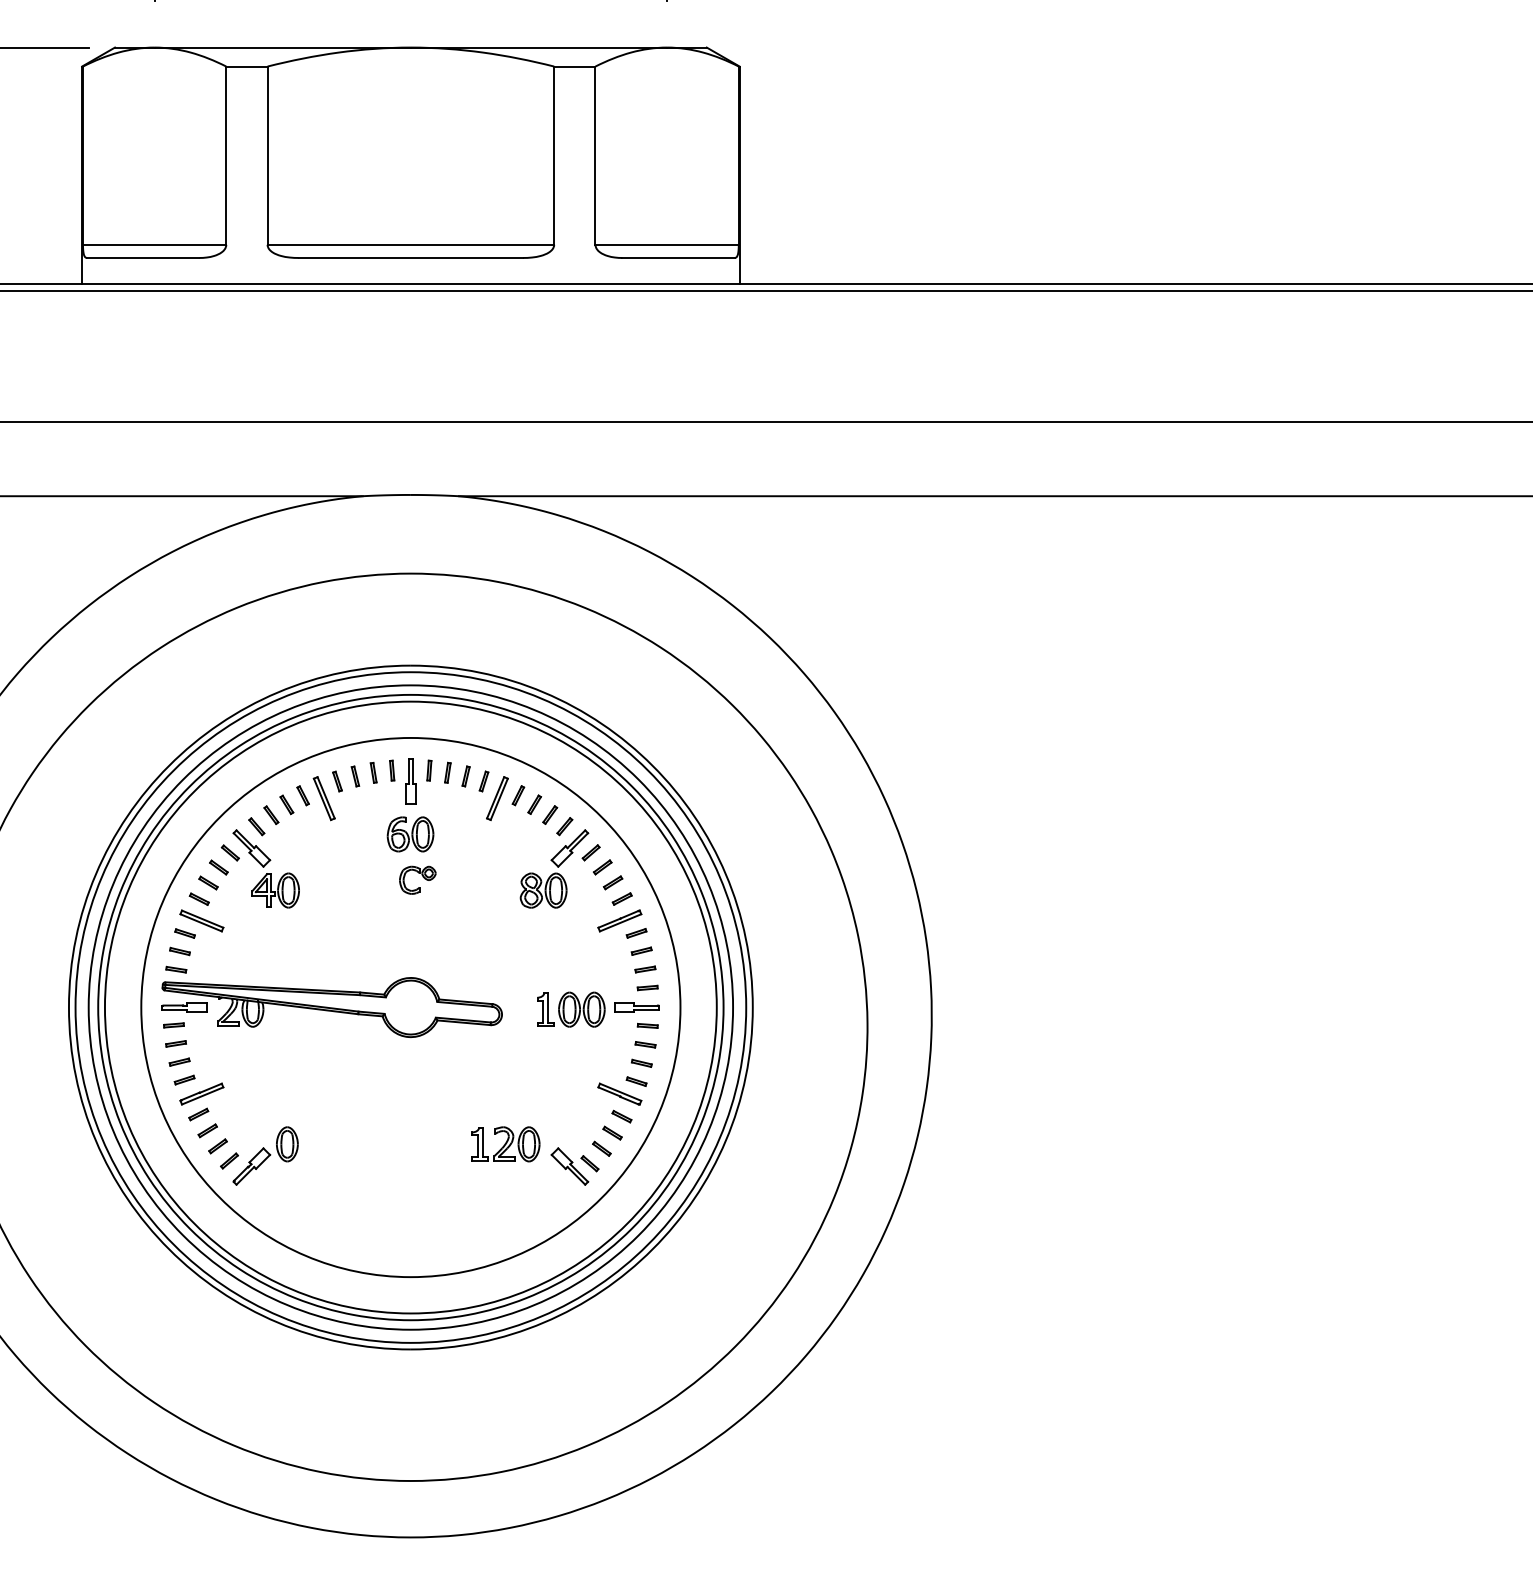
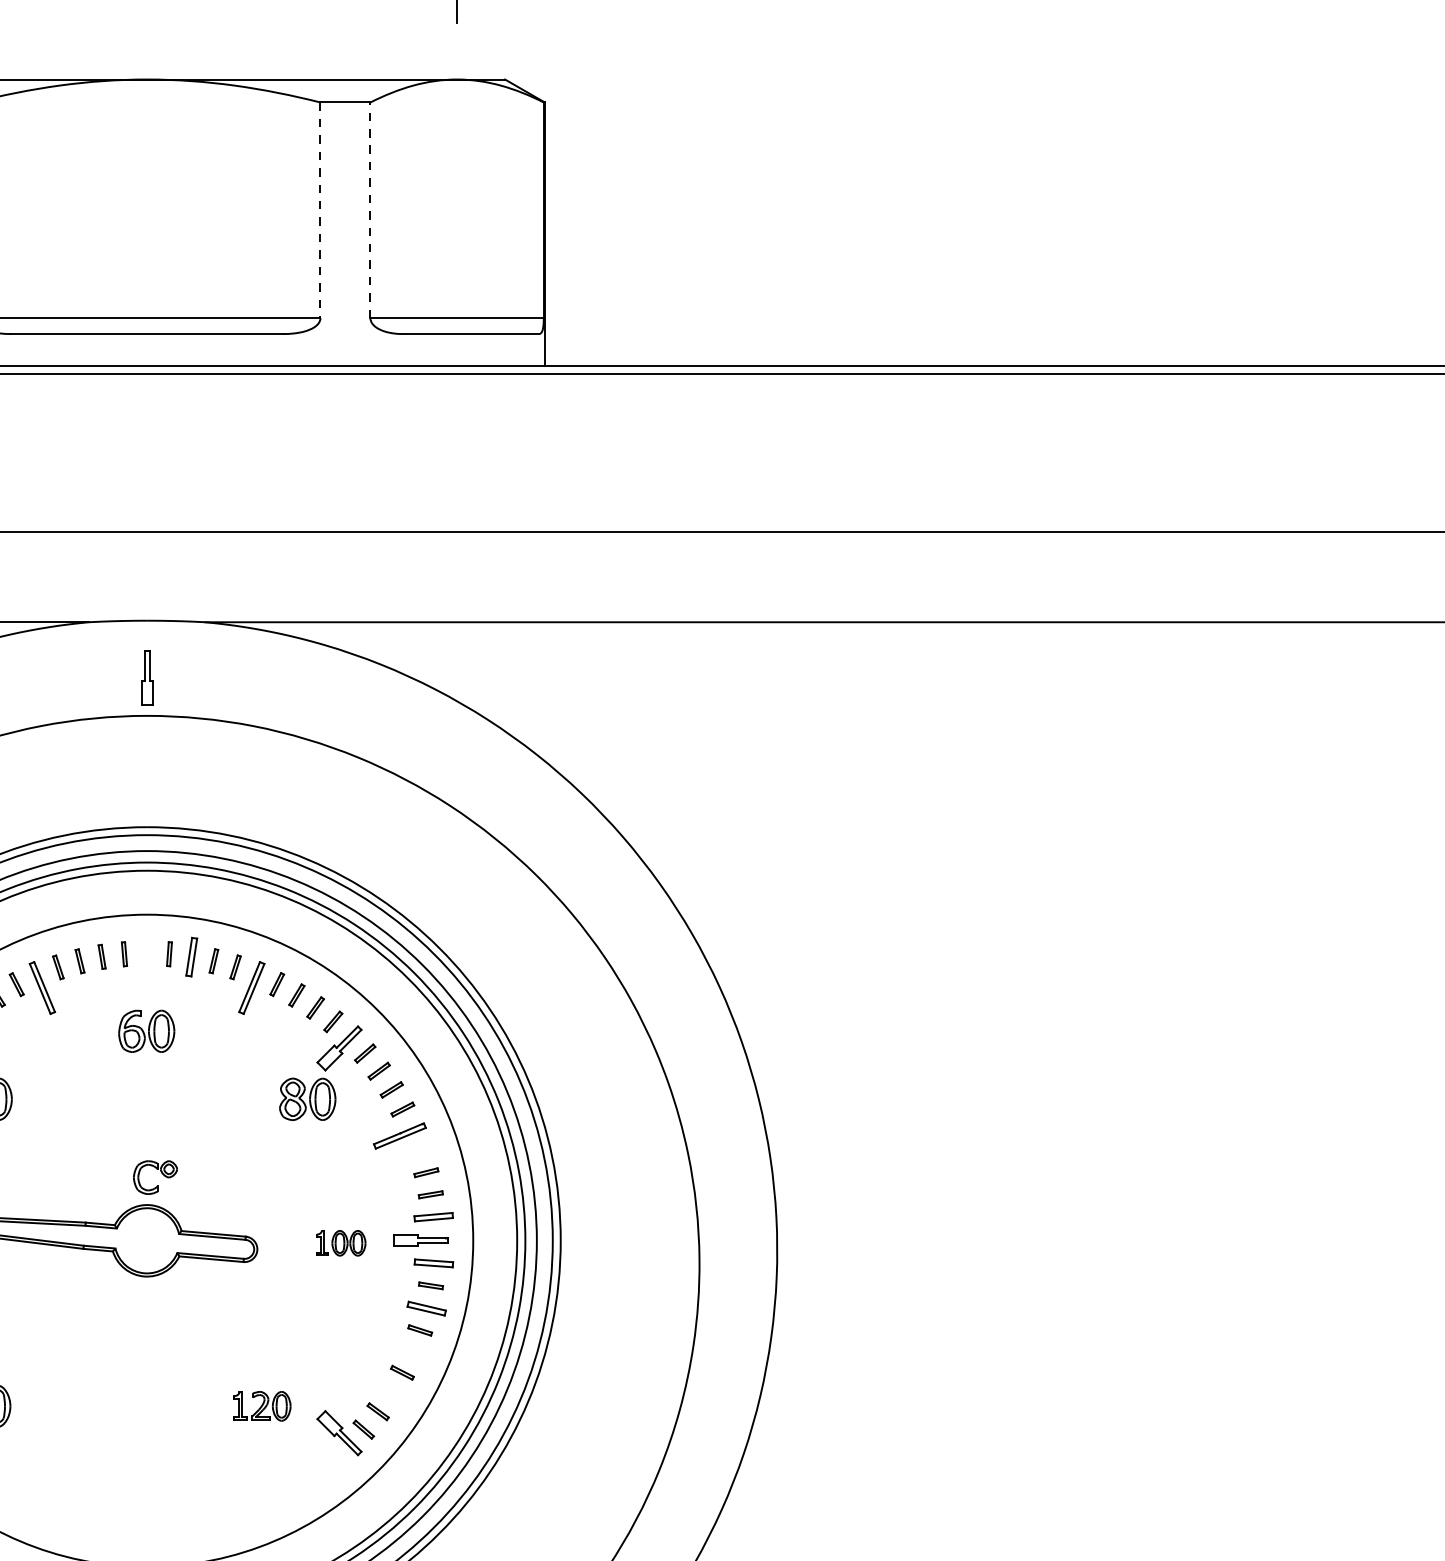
line: (595, 155) -> (370, 210), solid -> dashed
line: (554, 156) -> (320, 211), solid -> dashed
part: (447, 772) -> (191, 956), size x1.6
part: (410, 781) -> (146, 678), moved
part: (417, 879) -> (155, 1176), moved
part: (636, 933) -> (420, 1151), removed
part: (647, 987) -> (433, 1216), size x1.6
part: (571, 1009) -> (341, 1243), size x0.6
part: (647, 1025) -> (433, 1262), size x1.6
part: (641, 1062) -> (426, 1307), size x1.6
part: (619, 1093) -> (399, 1344), removed
part: (612, 1132) -> (391, 1391), removed
part: (505, 1144) -> (261, 1406), size x0.7

